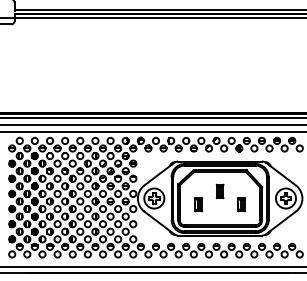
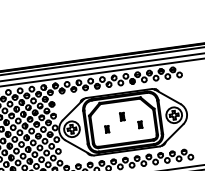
part: (219, 191) -> (121, 116), size x0.7
part: (198, 204) -> (106, 129), size x0.6
part: (241, 204) -> (140, 124), size x0.6

